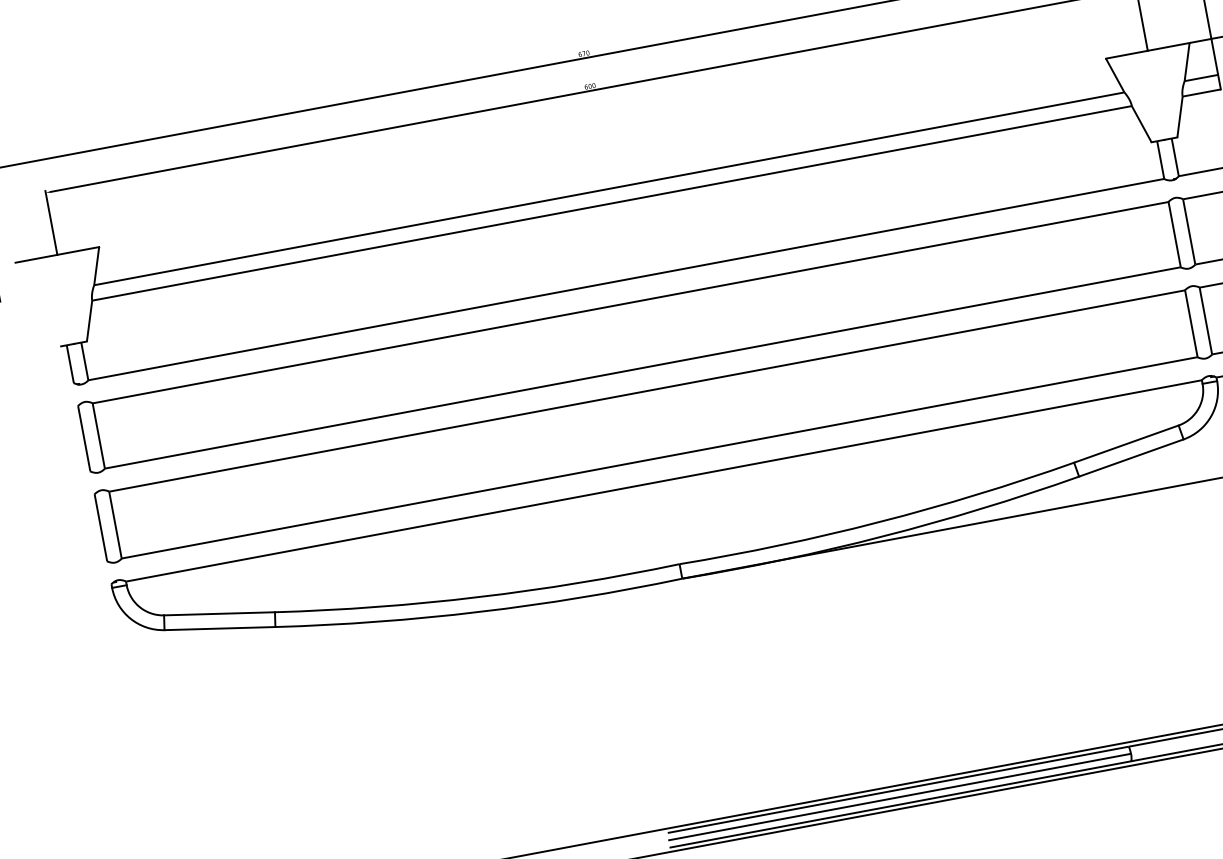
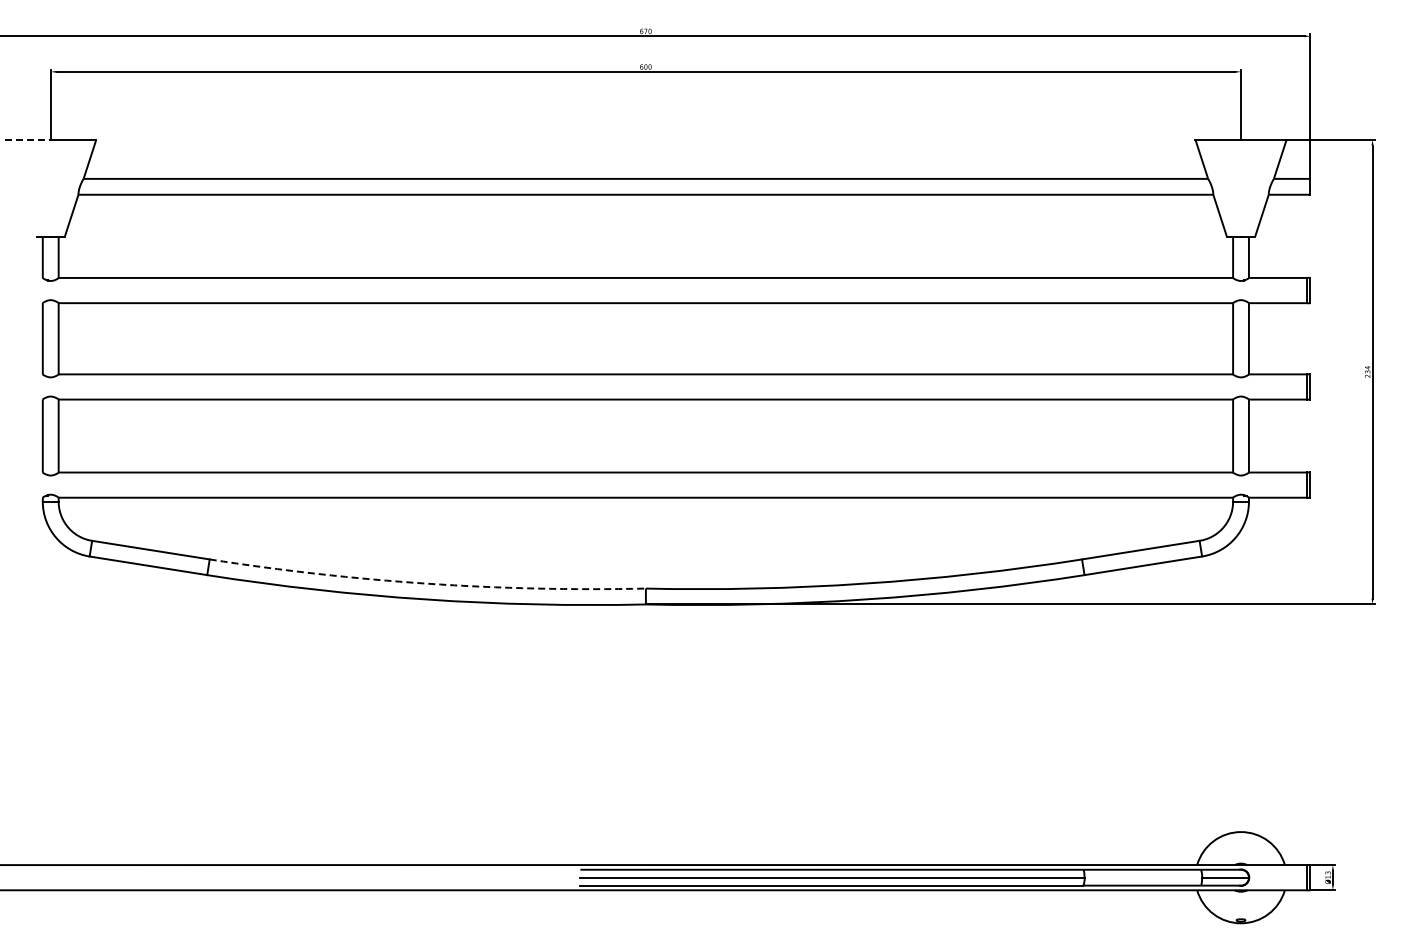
line: (36, 258) -> (27, 139), solid -> dashed
arc: (478, 596) -> (427, 583), solid -> dashed

